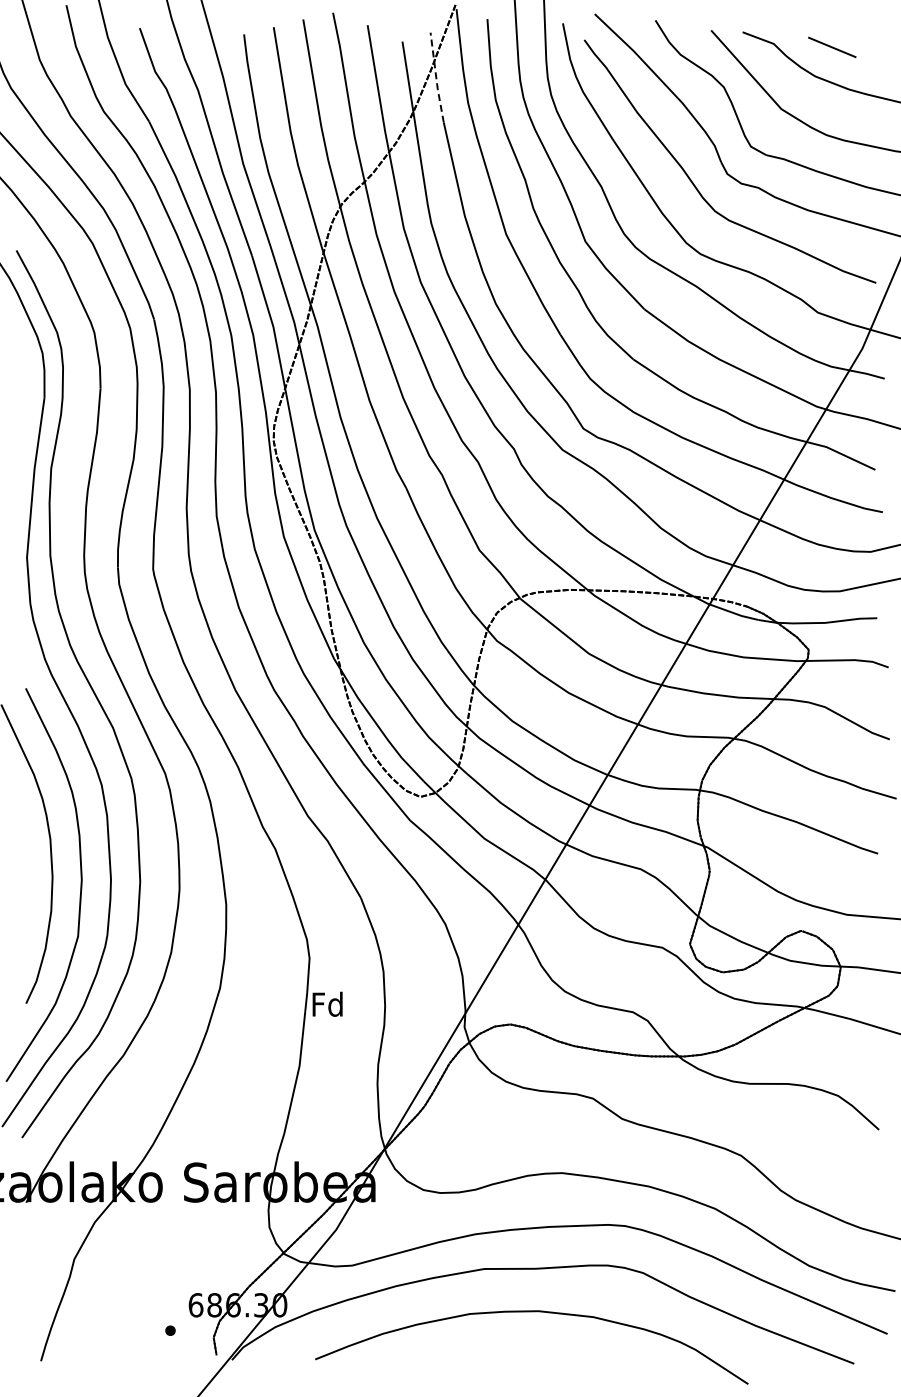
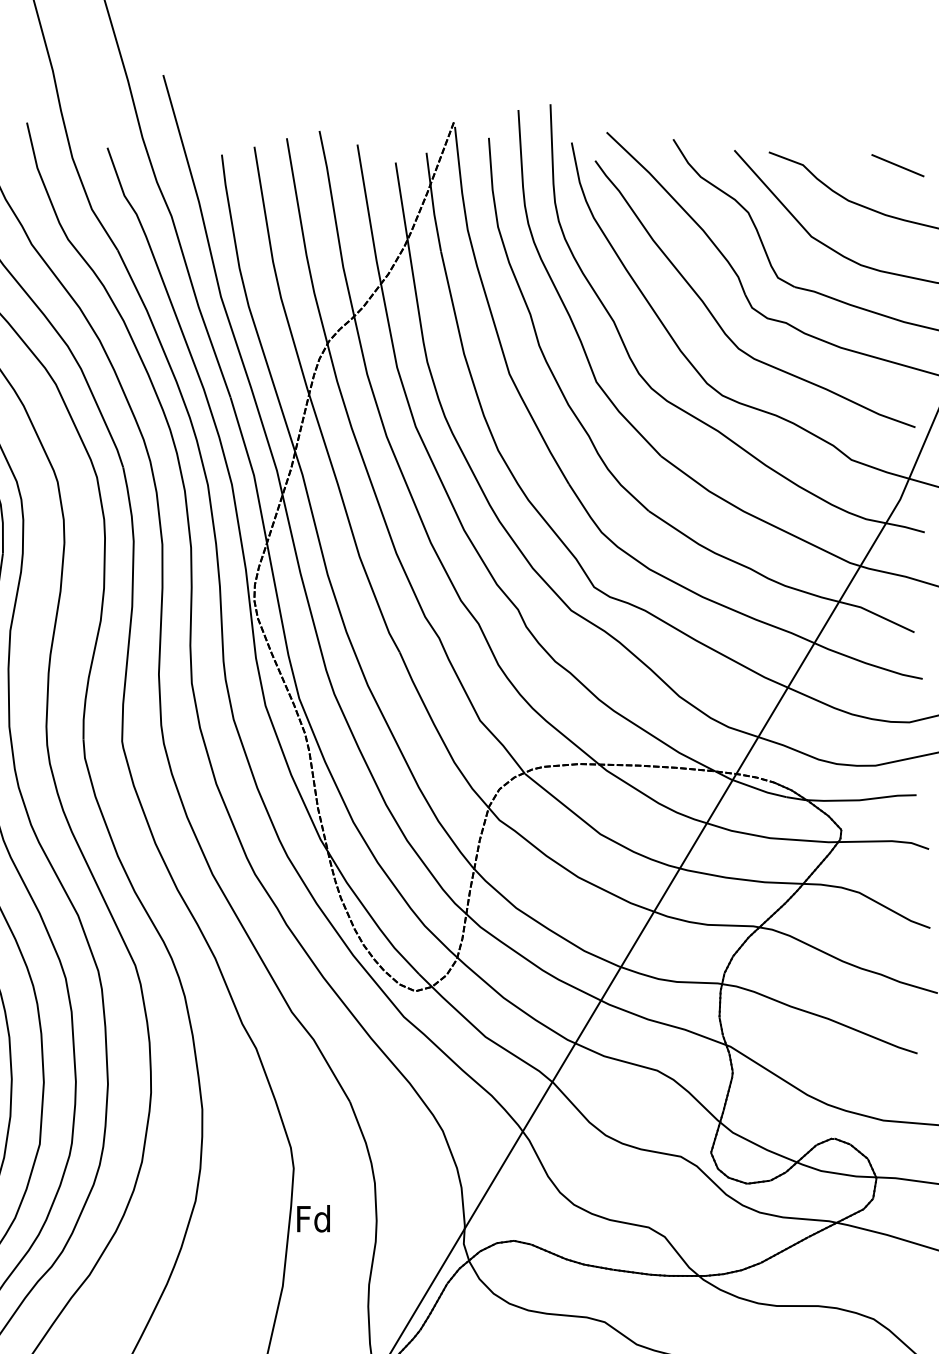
line: (832, 47) -> (898, 165), moved
line: (436, 78) -> (433, 203), dashed -> solid

